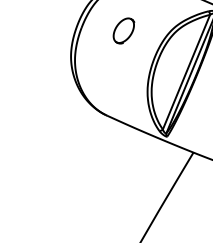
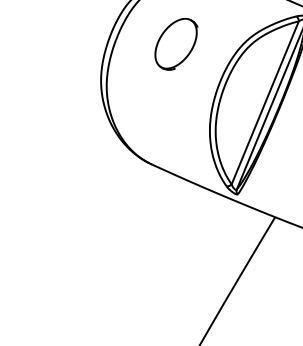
part: (123, 30) -> (175, 43), size x1.43

